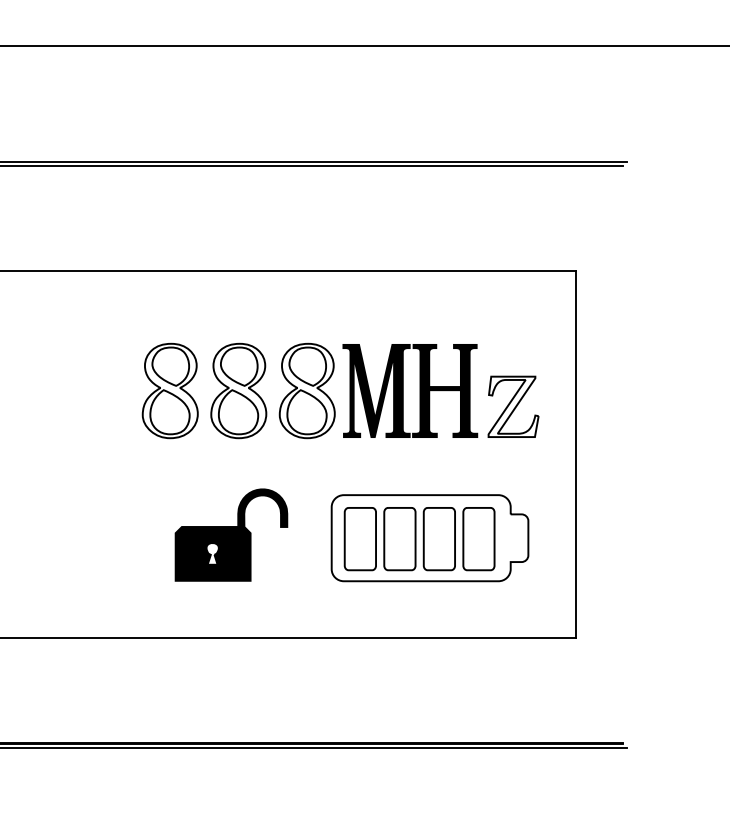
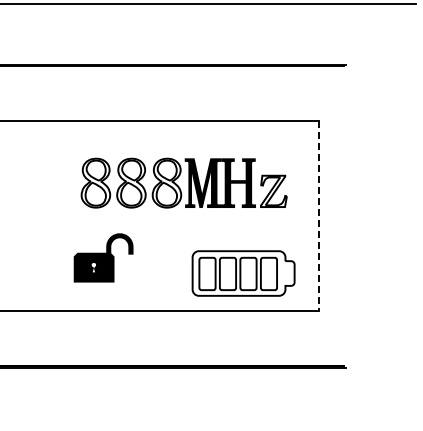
part: (339, 389) -> (183, 182), moved
line: (576, 455) -> (319, 216), solid -> dashed
part: (231, 534) -> (103, 257), moved
part: (429, 538) -> (243, 273), moved

